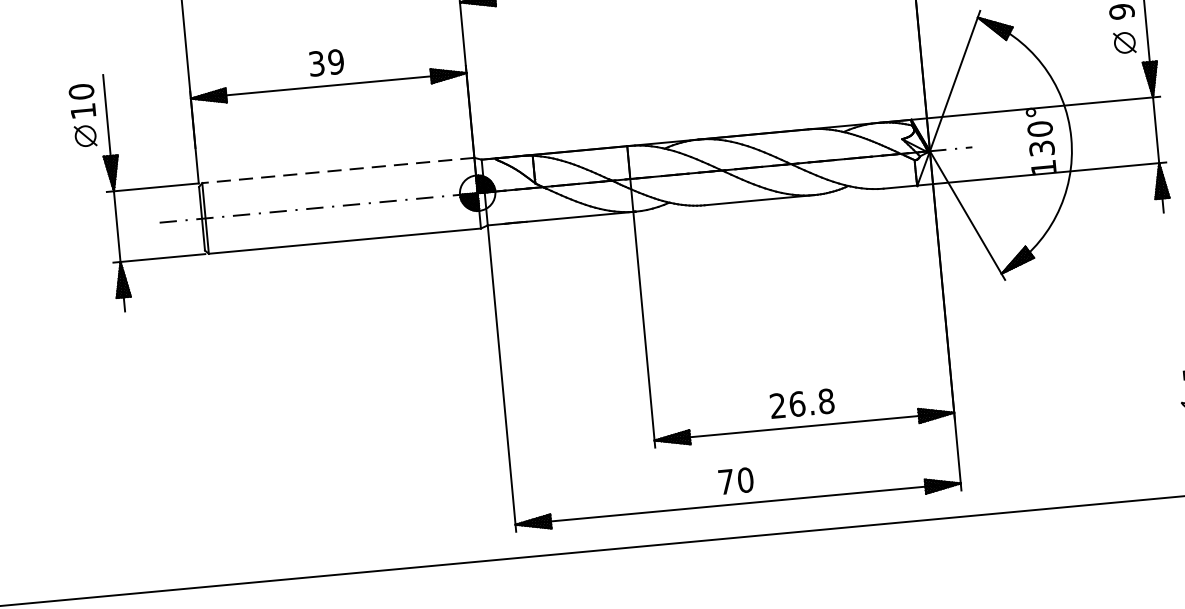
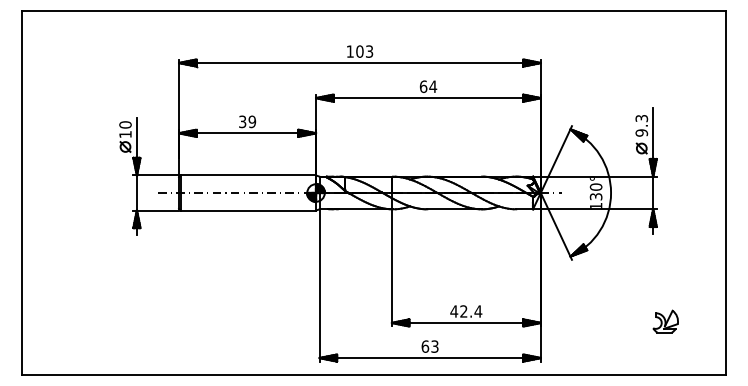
line: (338, 170) -> (248, 175), dashed -> solid
text: (802, 403) -> (466, 311), 26.8 -> 42.4
text: (734, 480) -> (429, 346), 70 -> 63

